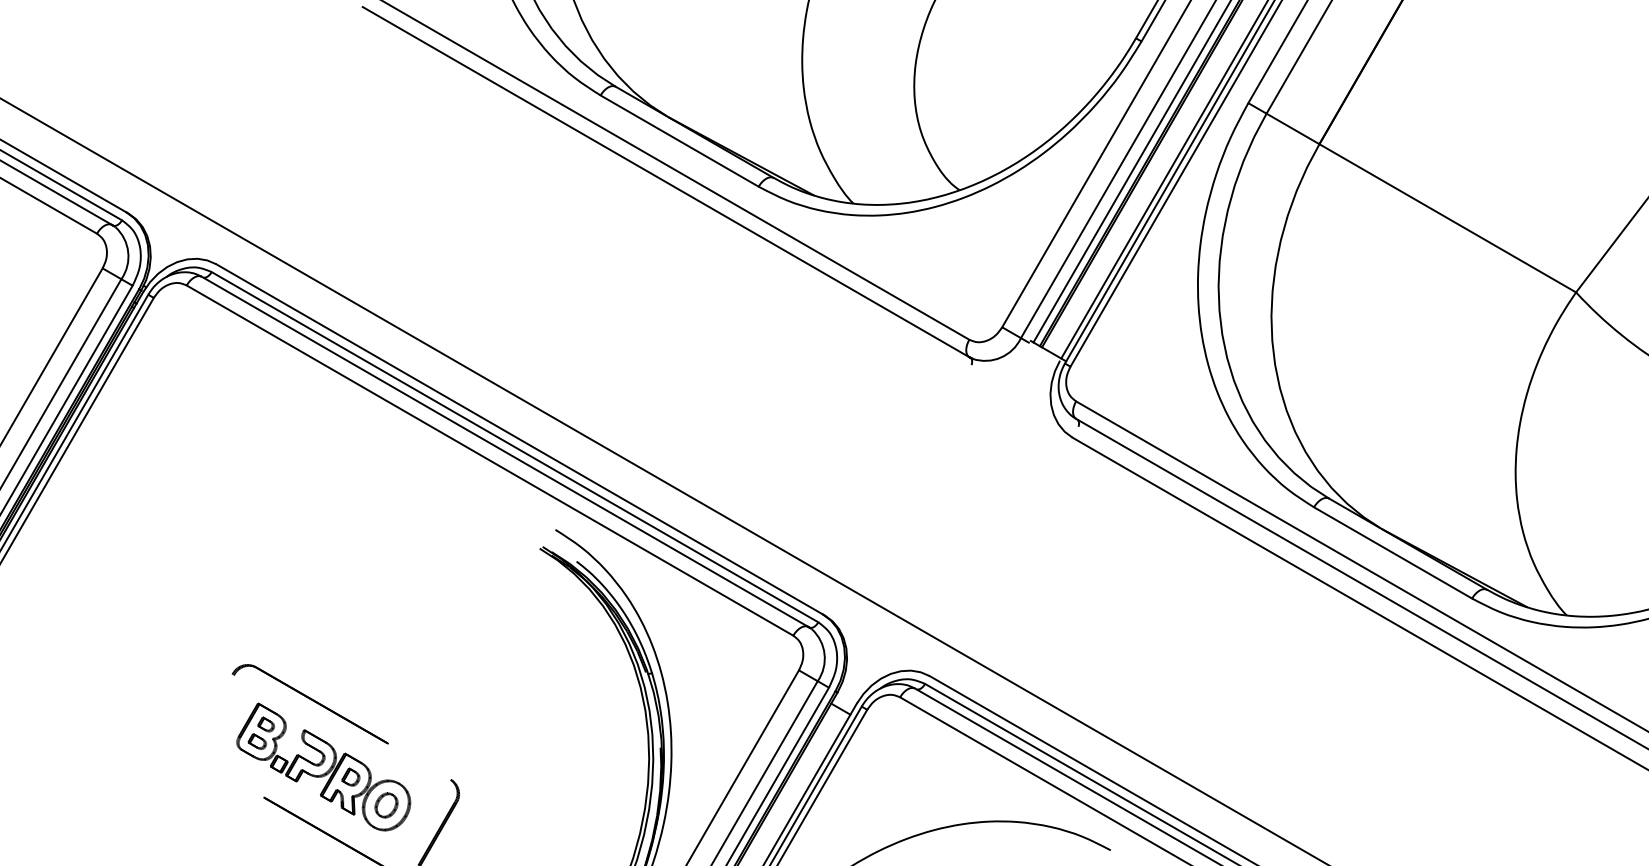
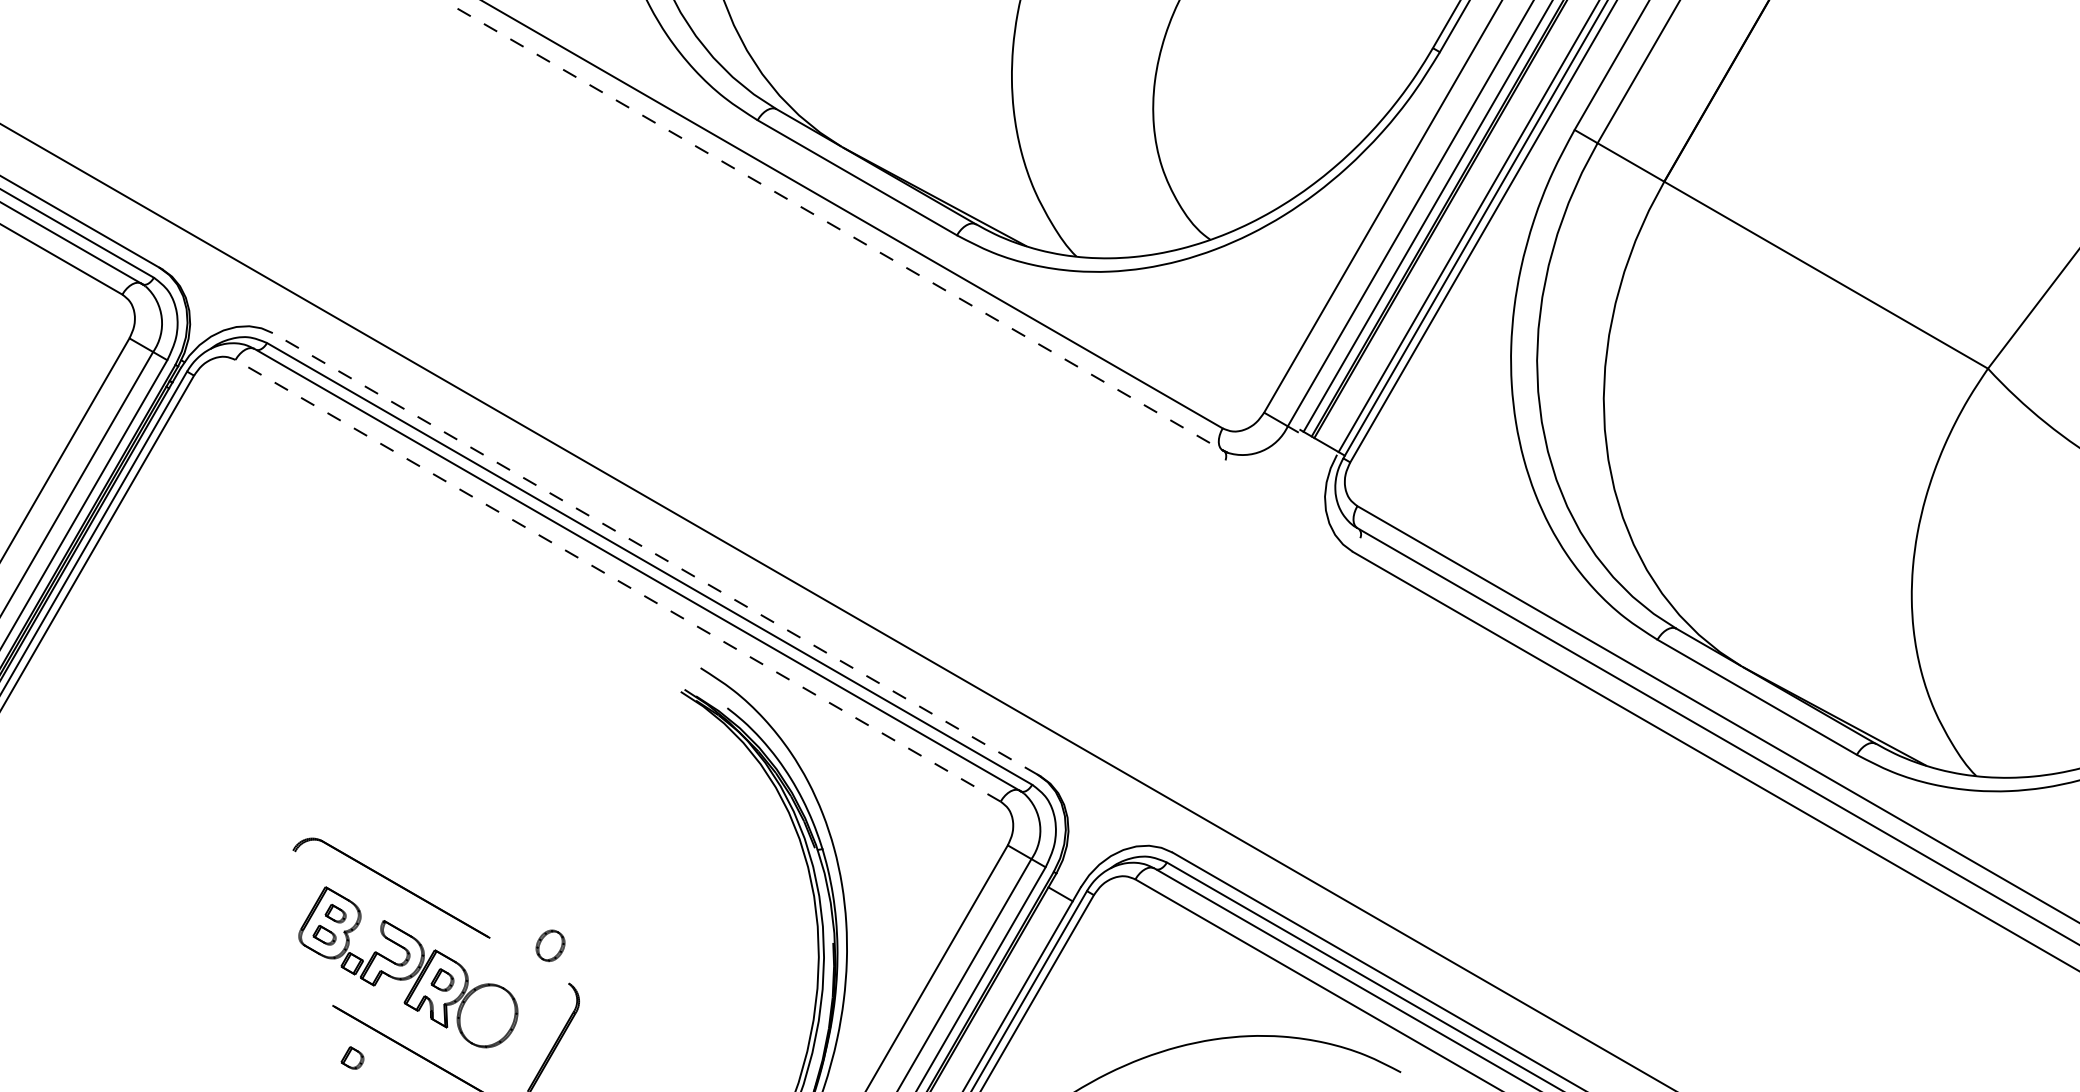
line: (666, 182) -> (840, 229), solid -> dashed
line: (519, 439) -> (655, 554), solid -> dashed
line: (490, 460) -> (618, 580), solid -> dashed
part: (386, 805) -> (550, 945), moved
part: (279, 838) -> (352, 1057), added

